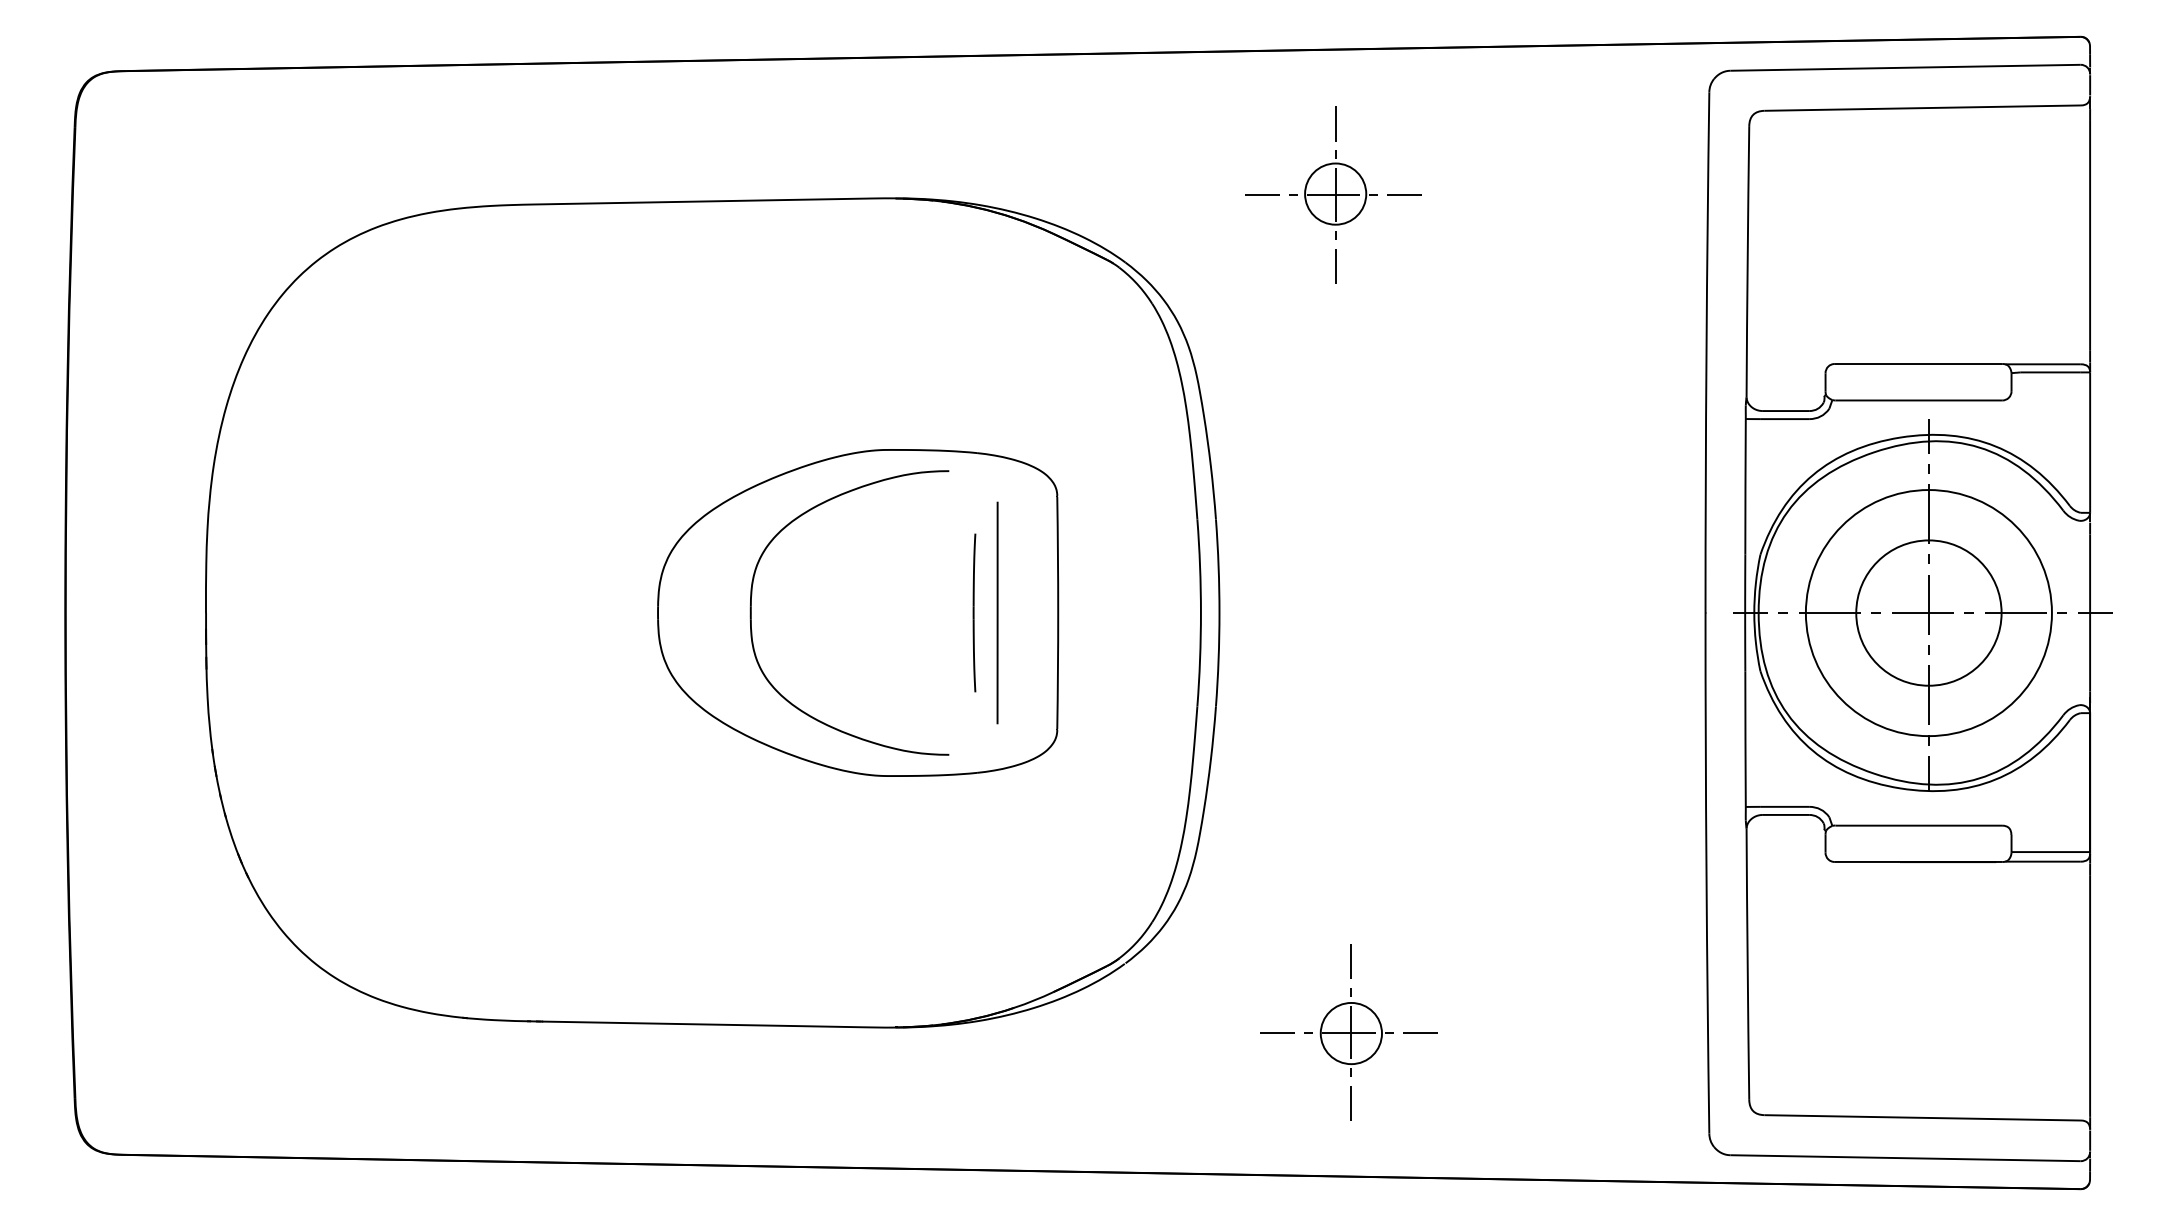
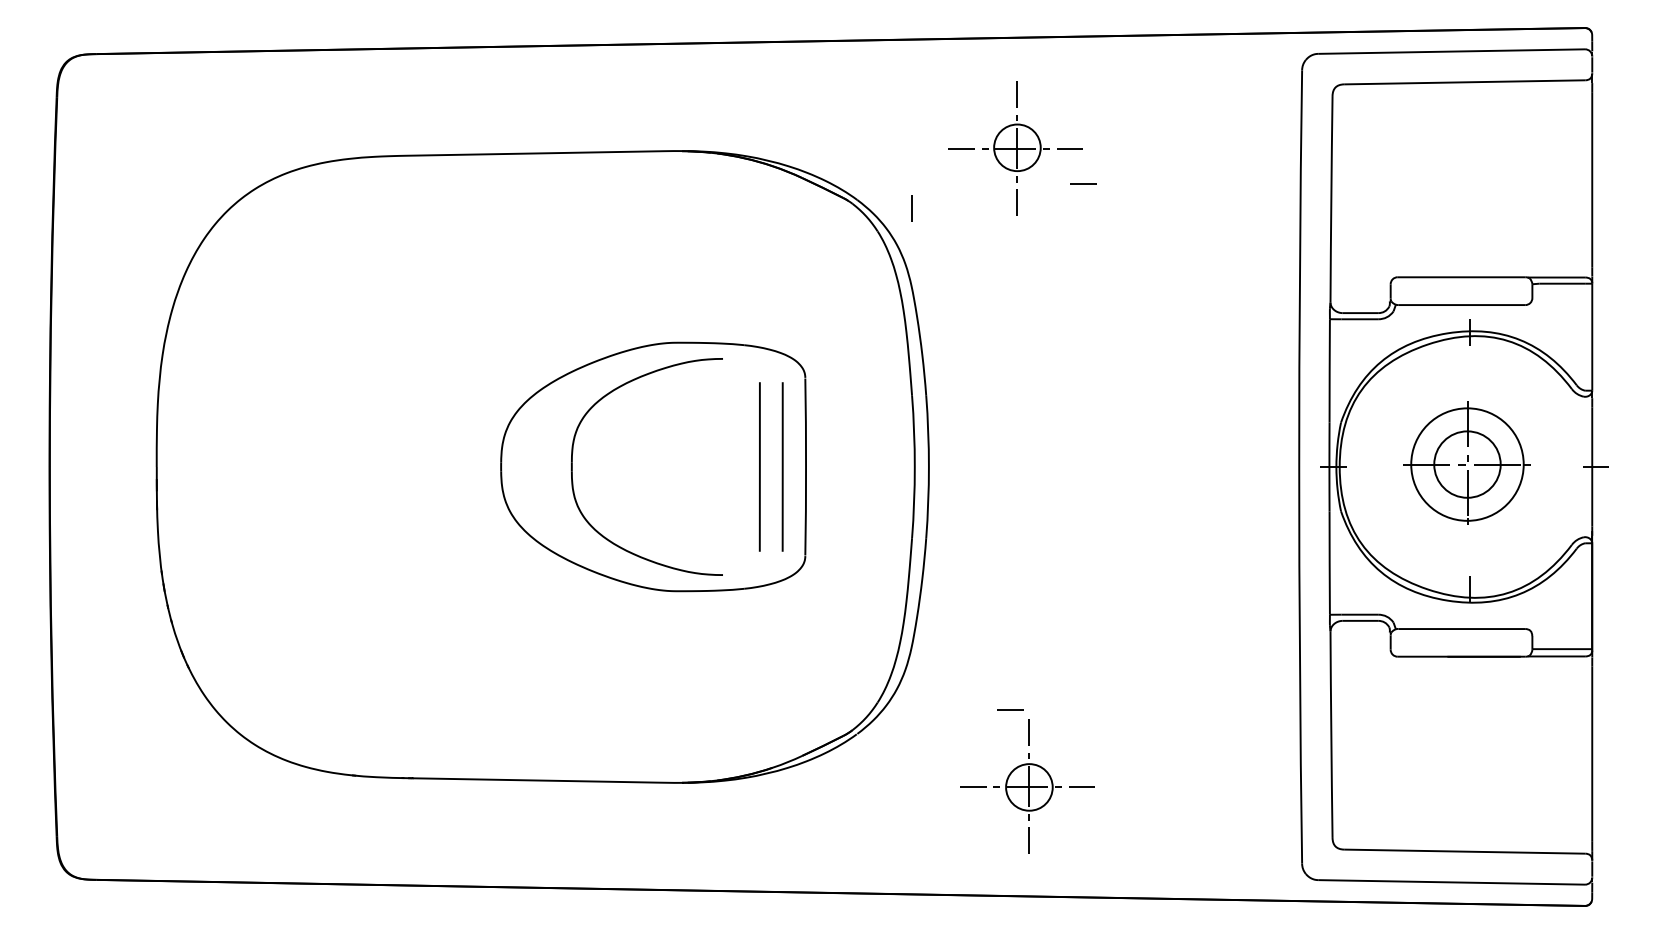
line: (1422, 241) -> (1083, 183), added
line: (1196, 274) -> (911, 209), added
part: (1922, 604) -> (1464, 460), size x0.6
part: (974, 612) -> (742, 466), removed
line: (1027, 612) -> (782, 466), added
line: (1326, 932) -> (1010, 710), added

